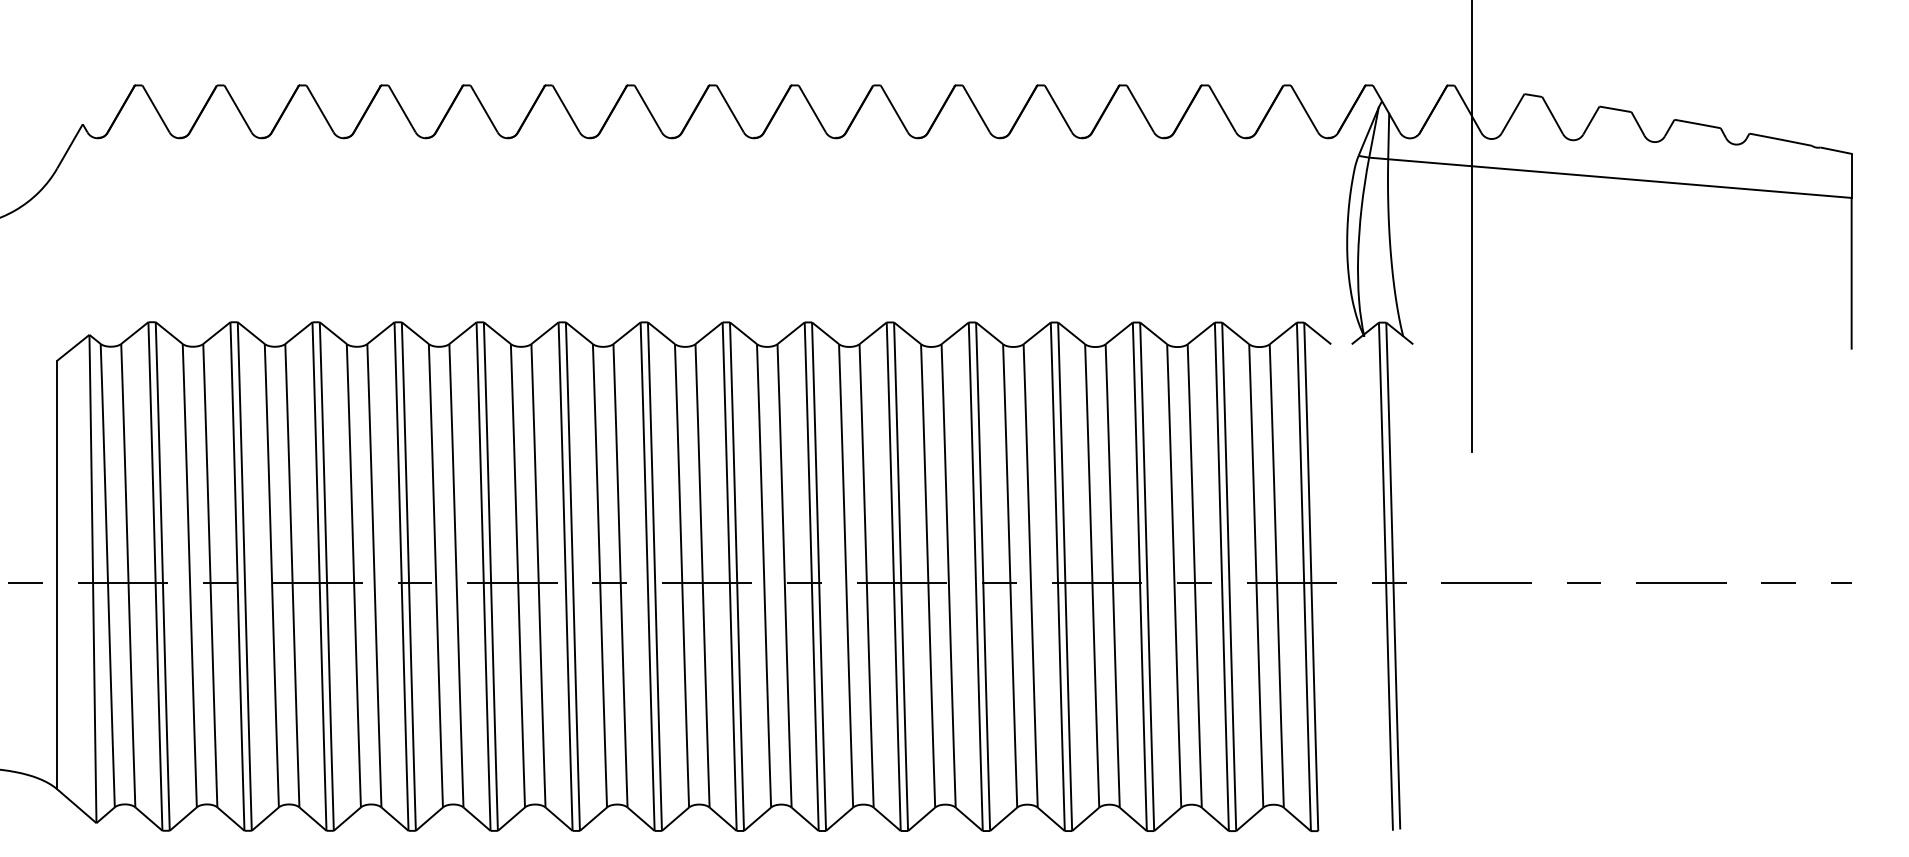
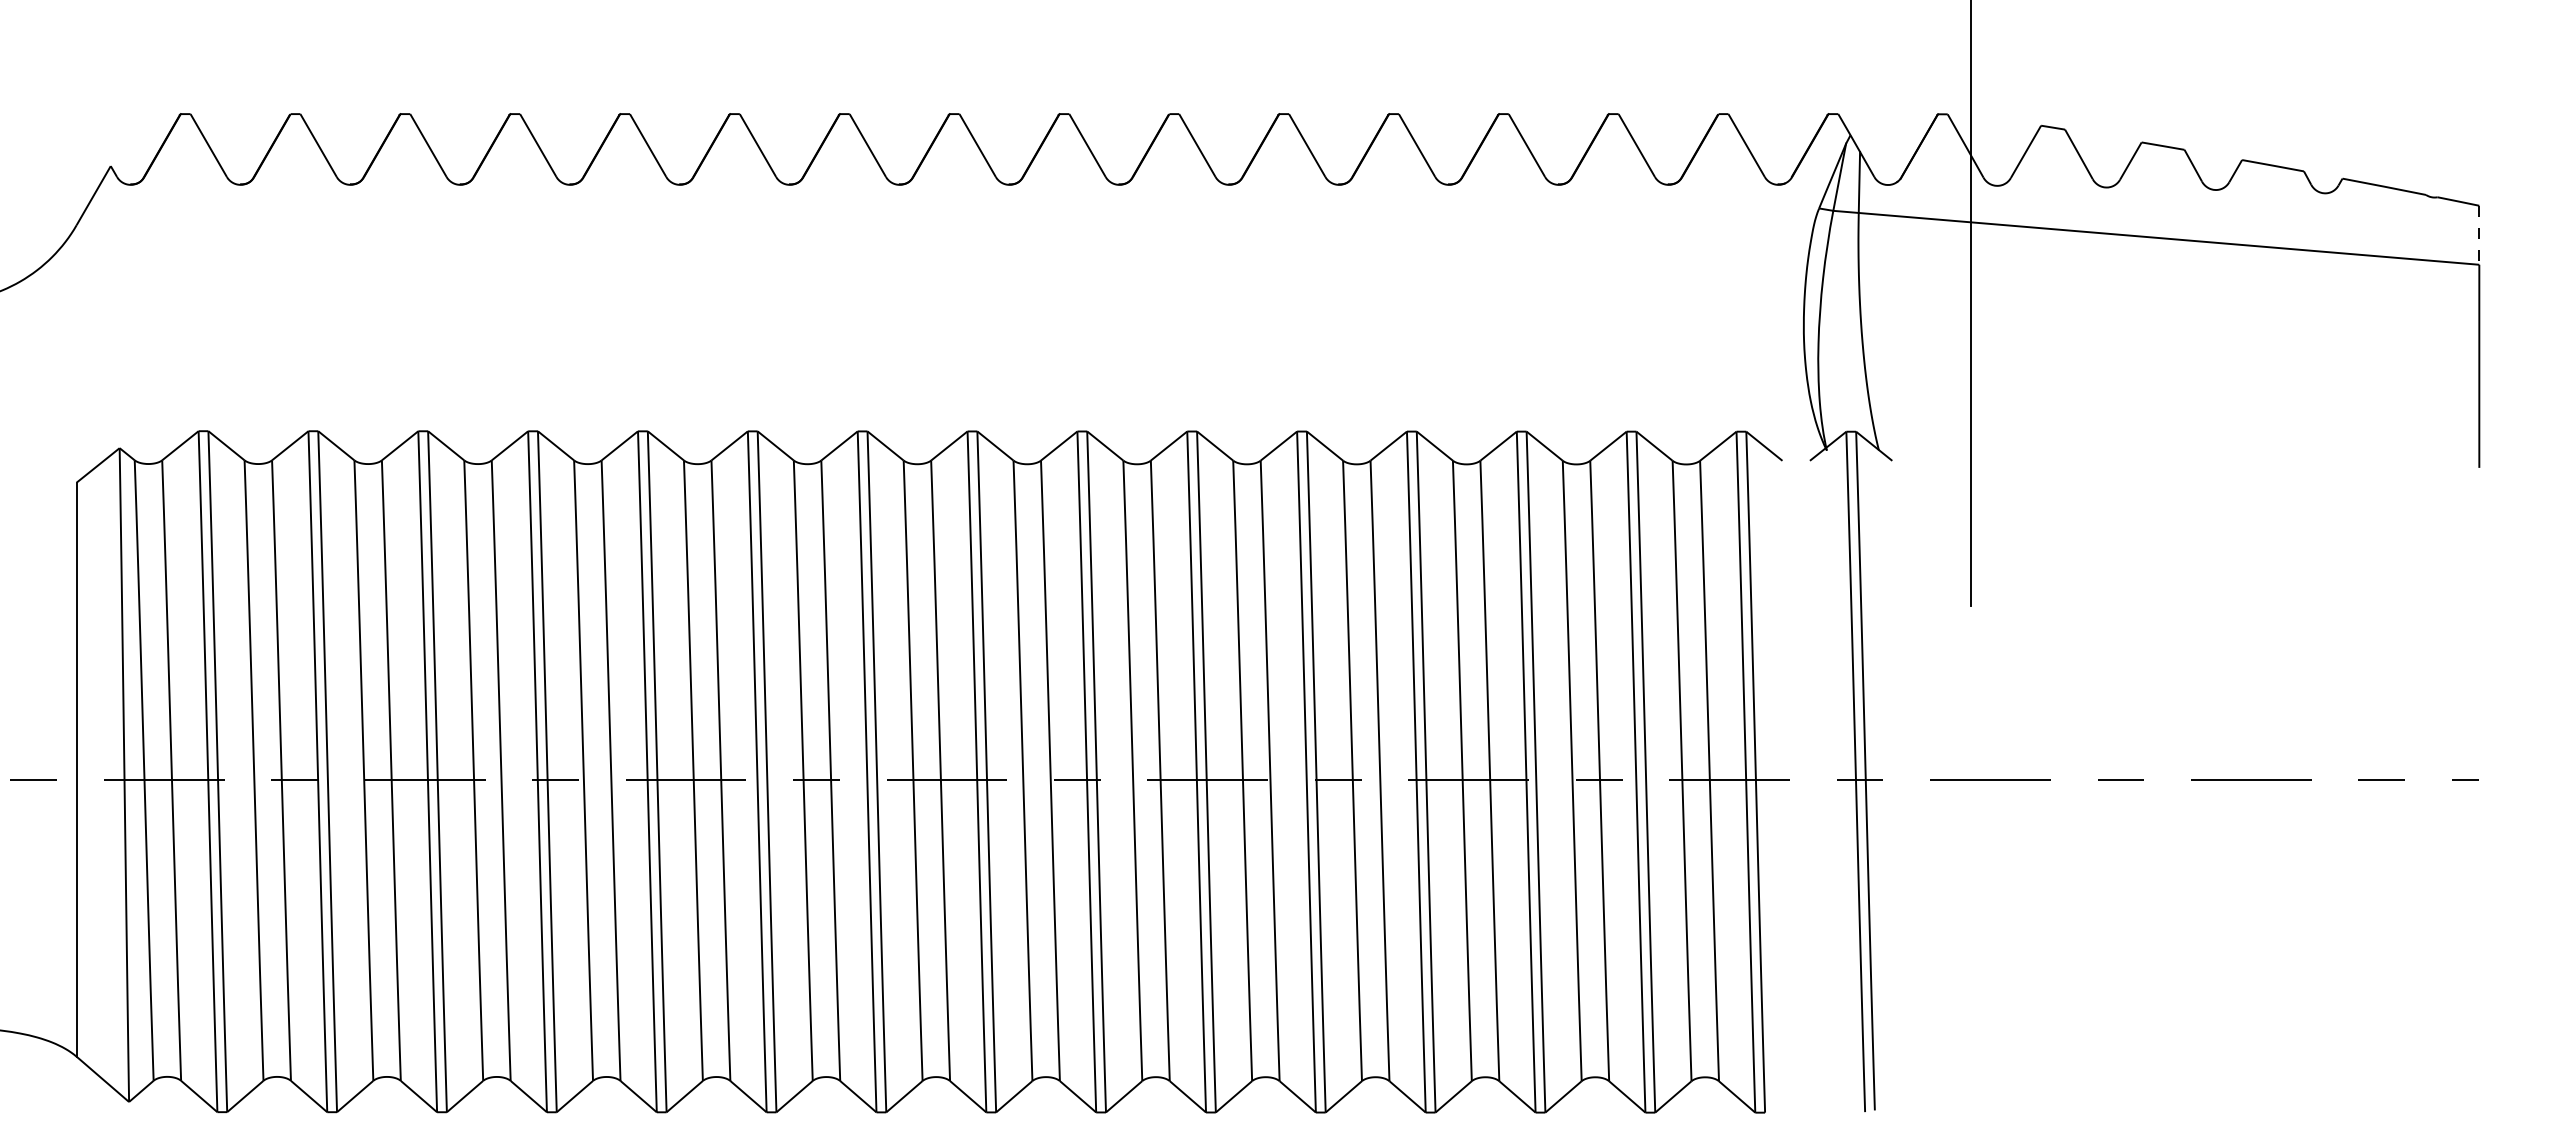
line: (1851, 176) -> (2479, 235), solid -> dashed

